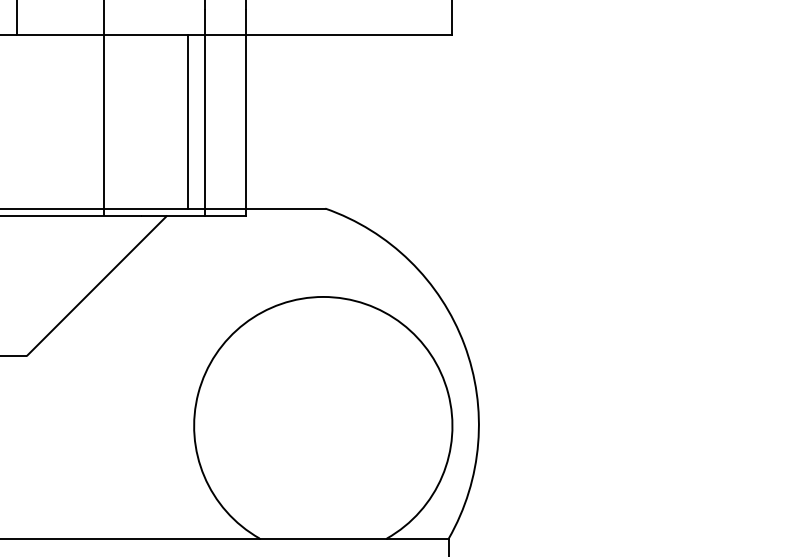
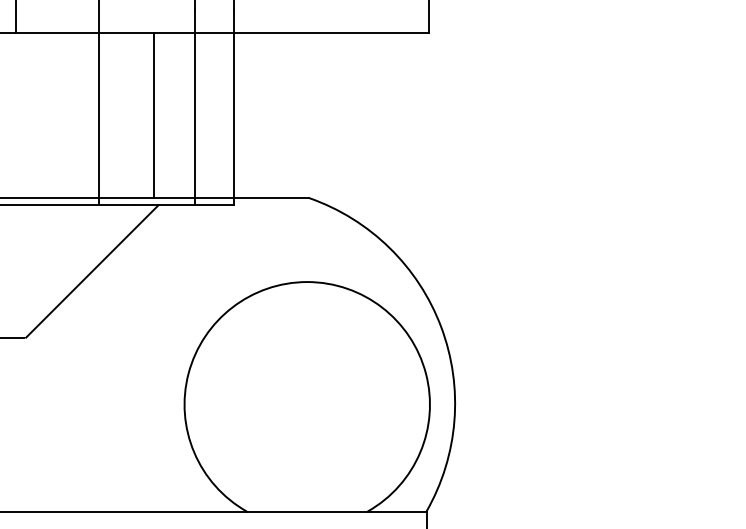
line: (187, 121) -> (153, 115), moved

